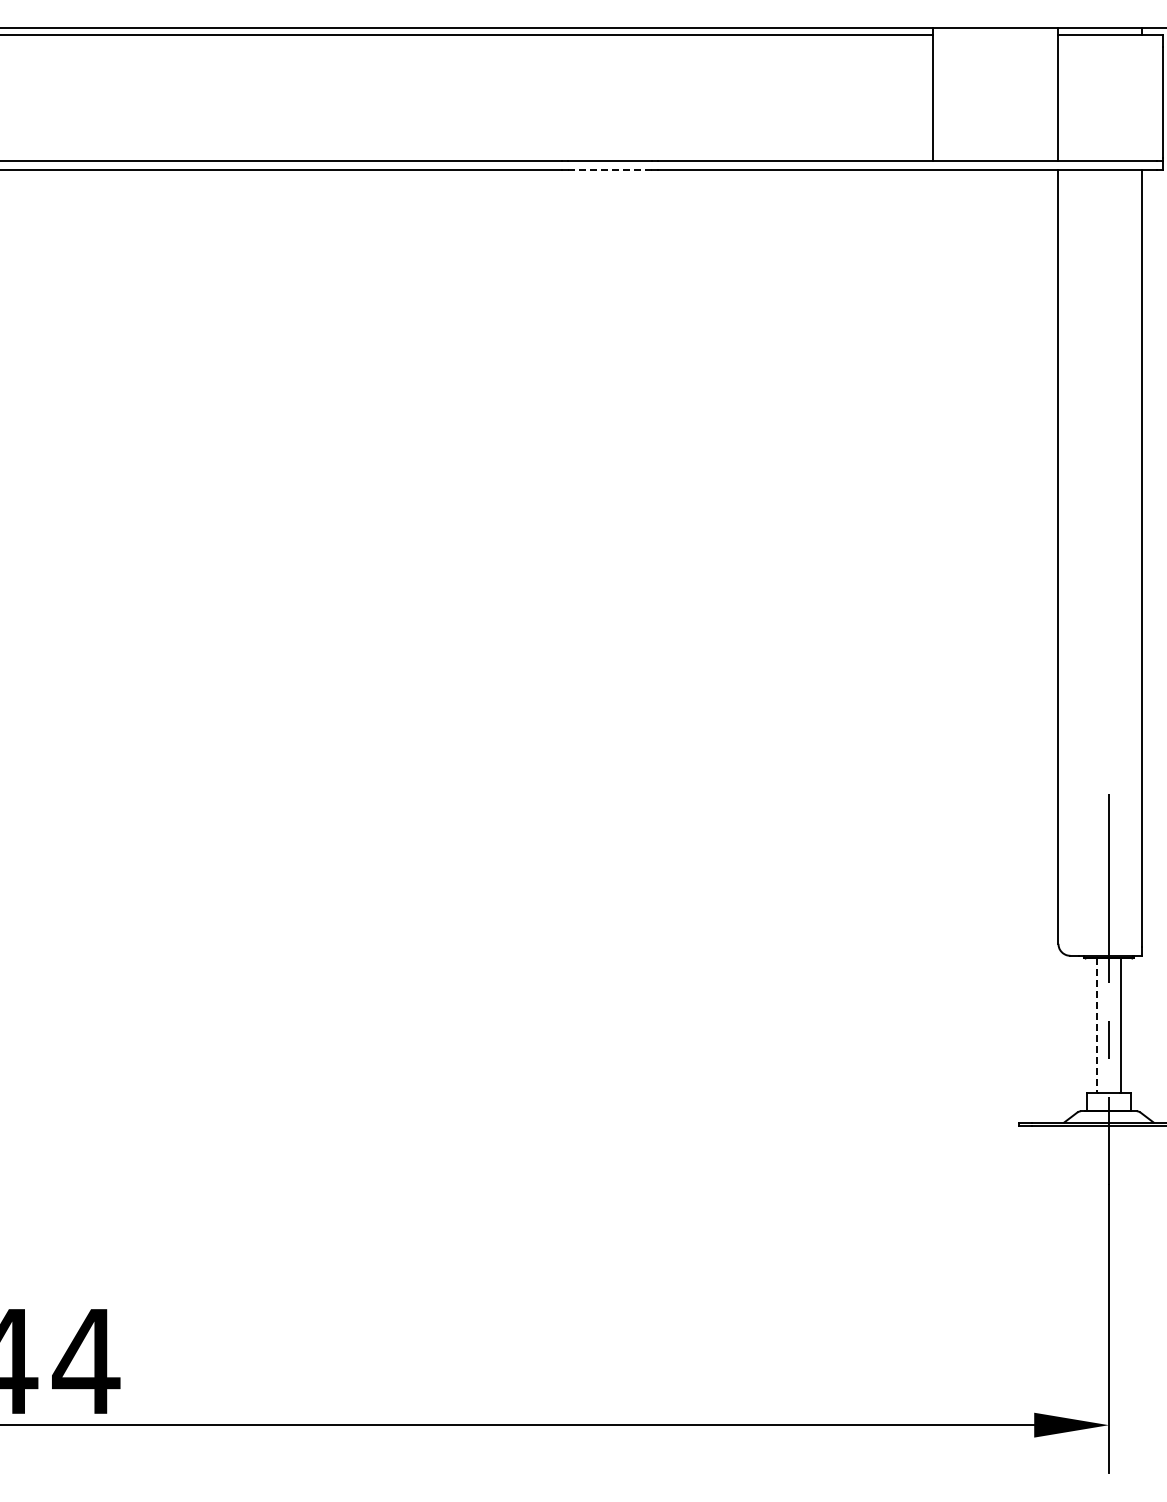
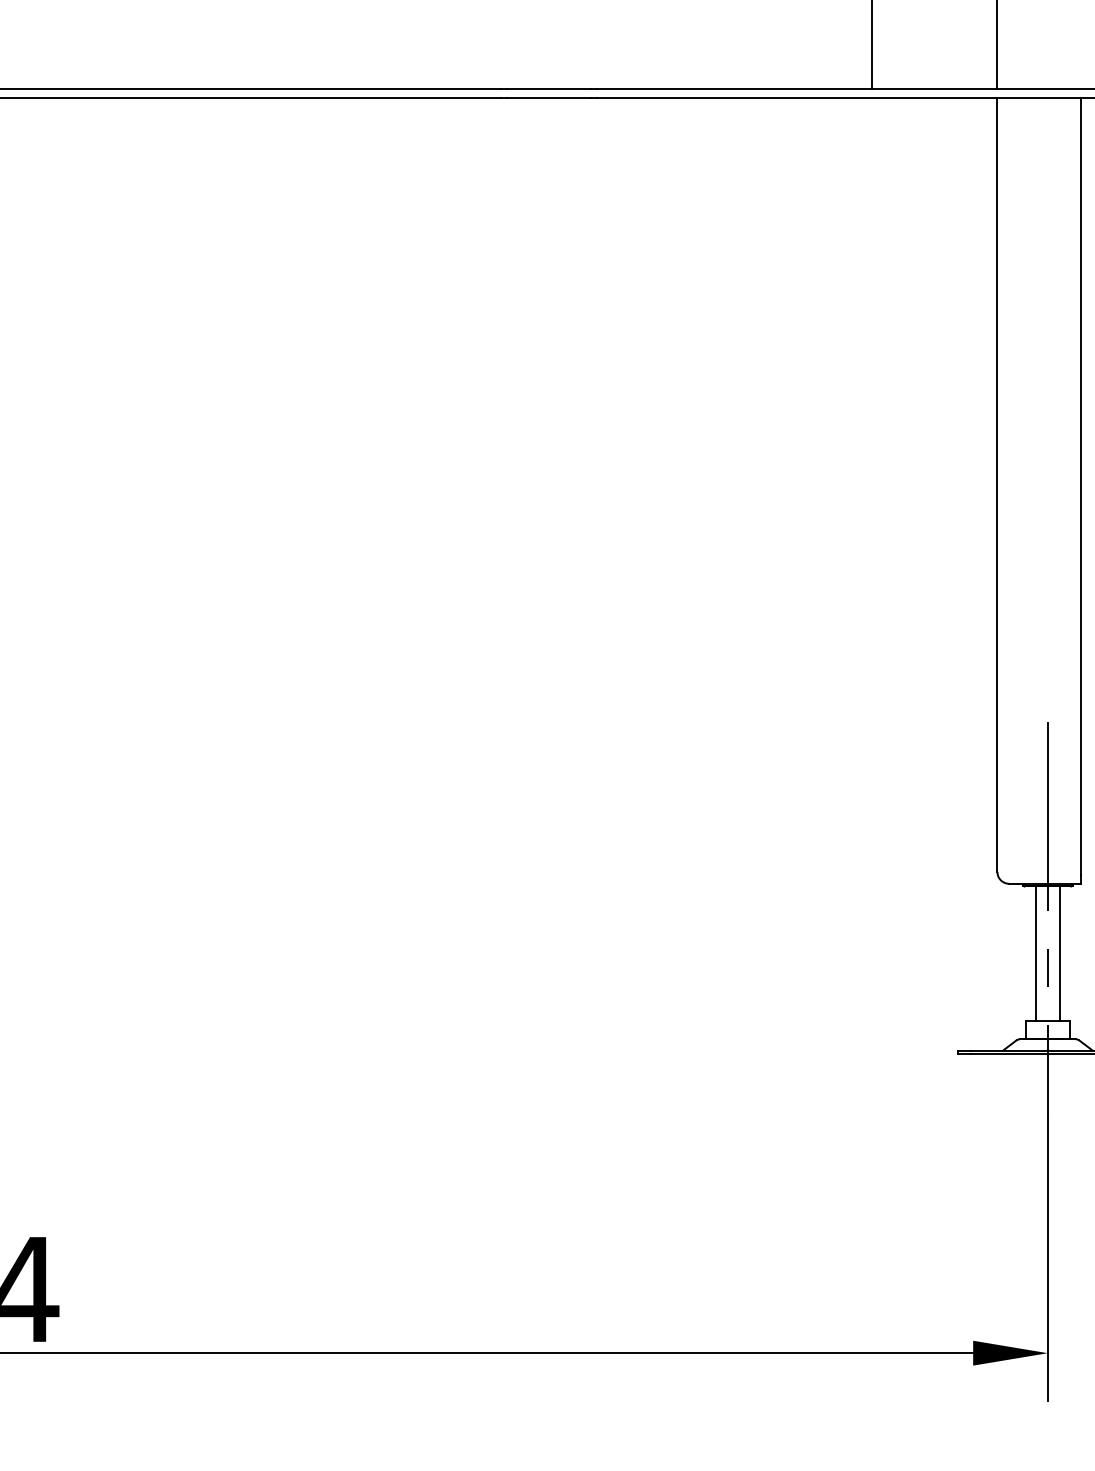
line: (609, 169) -> (548, 97), dashed -> solid
line: (1096, 1026) -> (1035, 954), dashed -> solid

